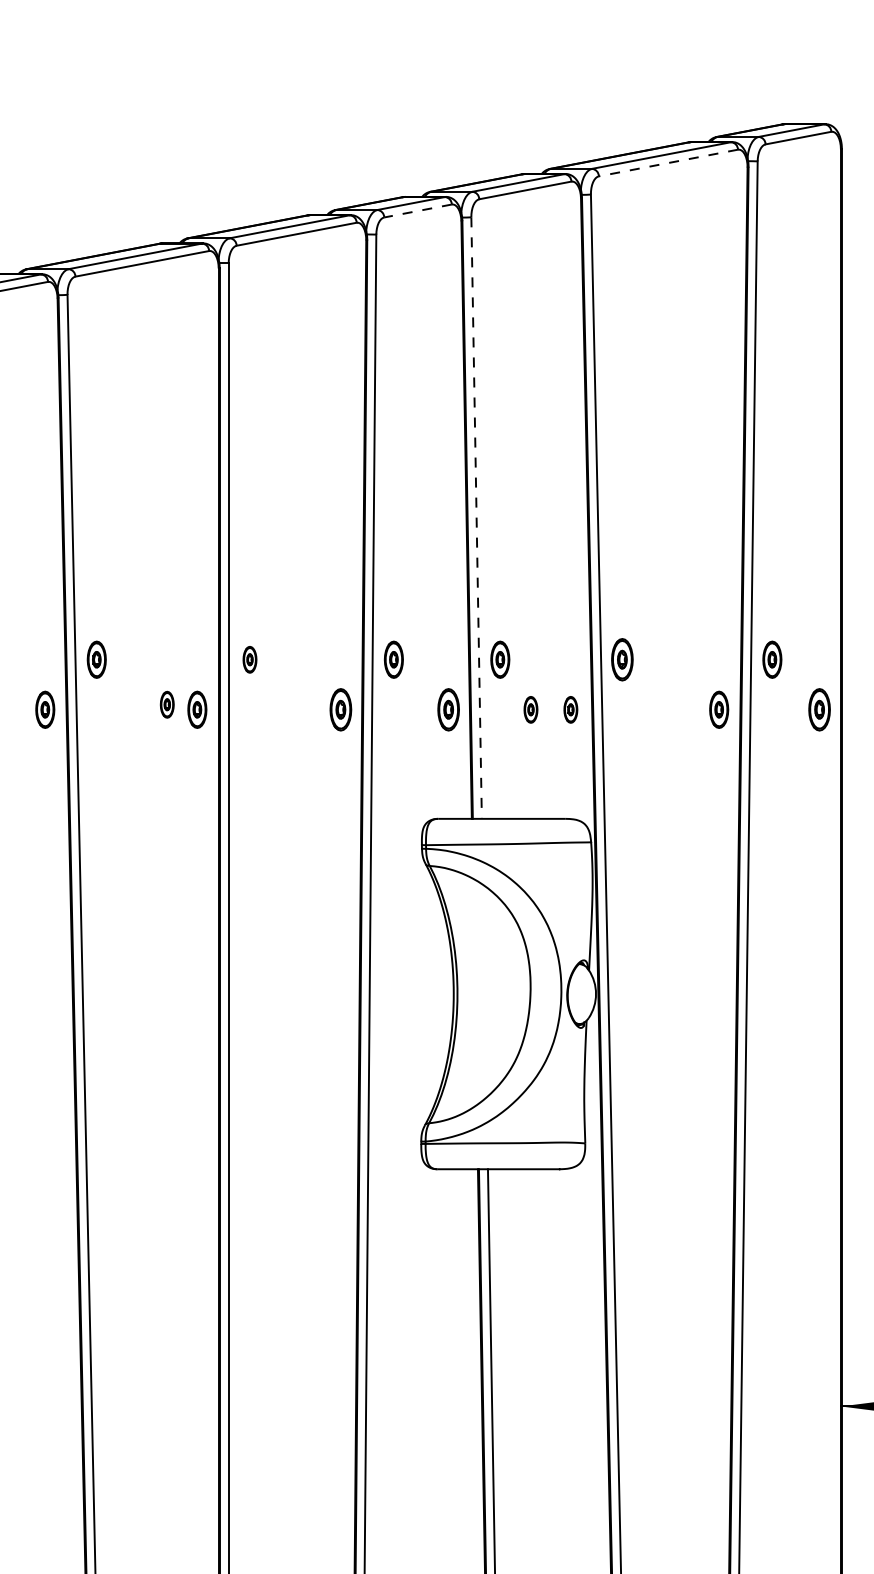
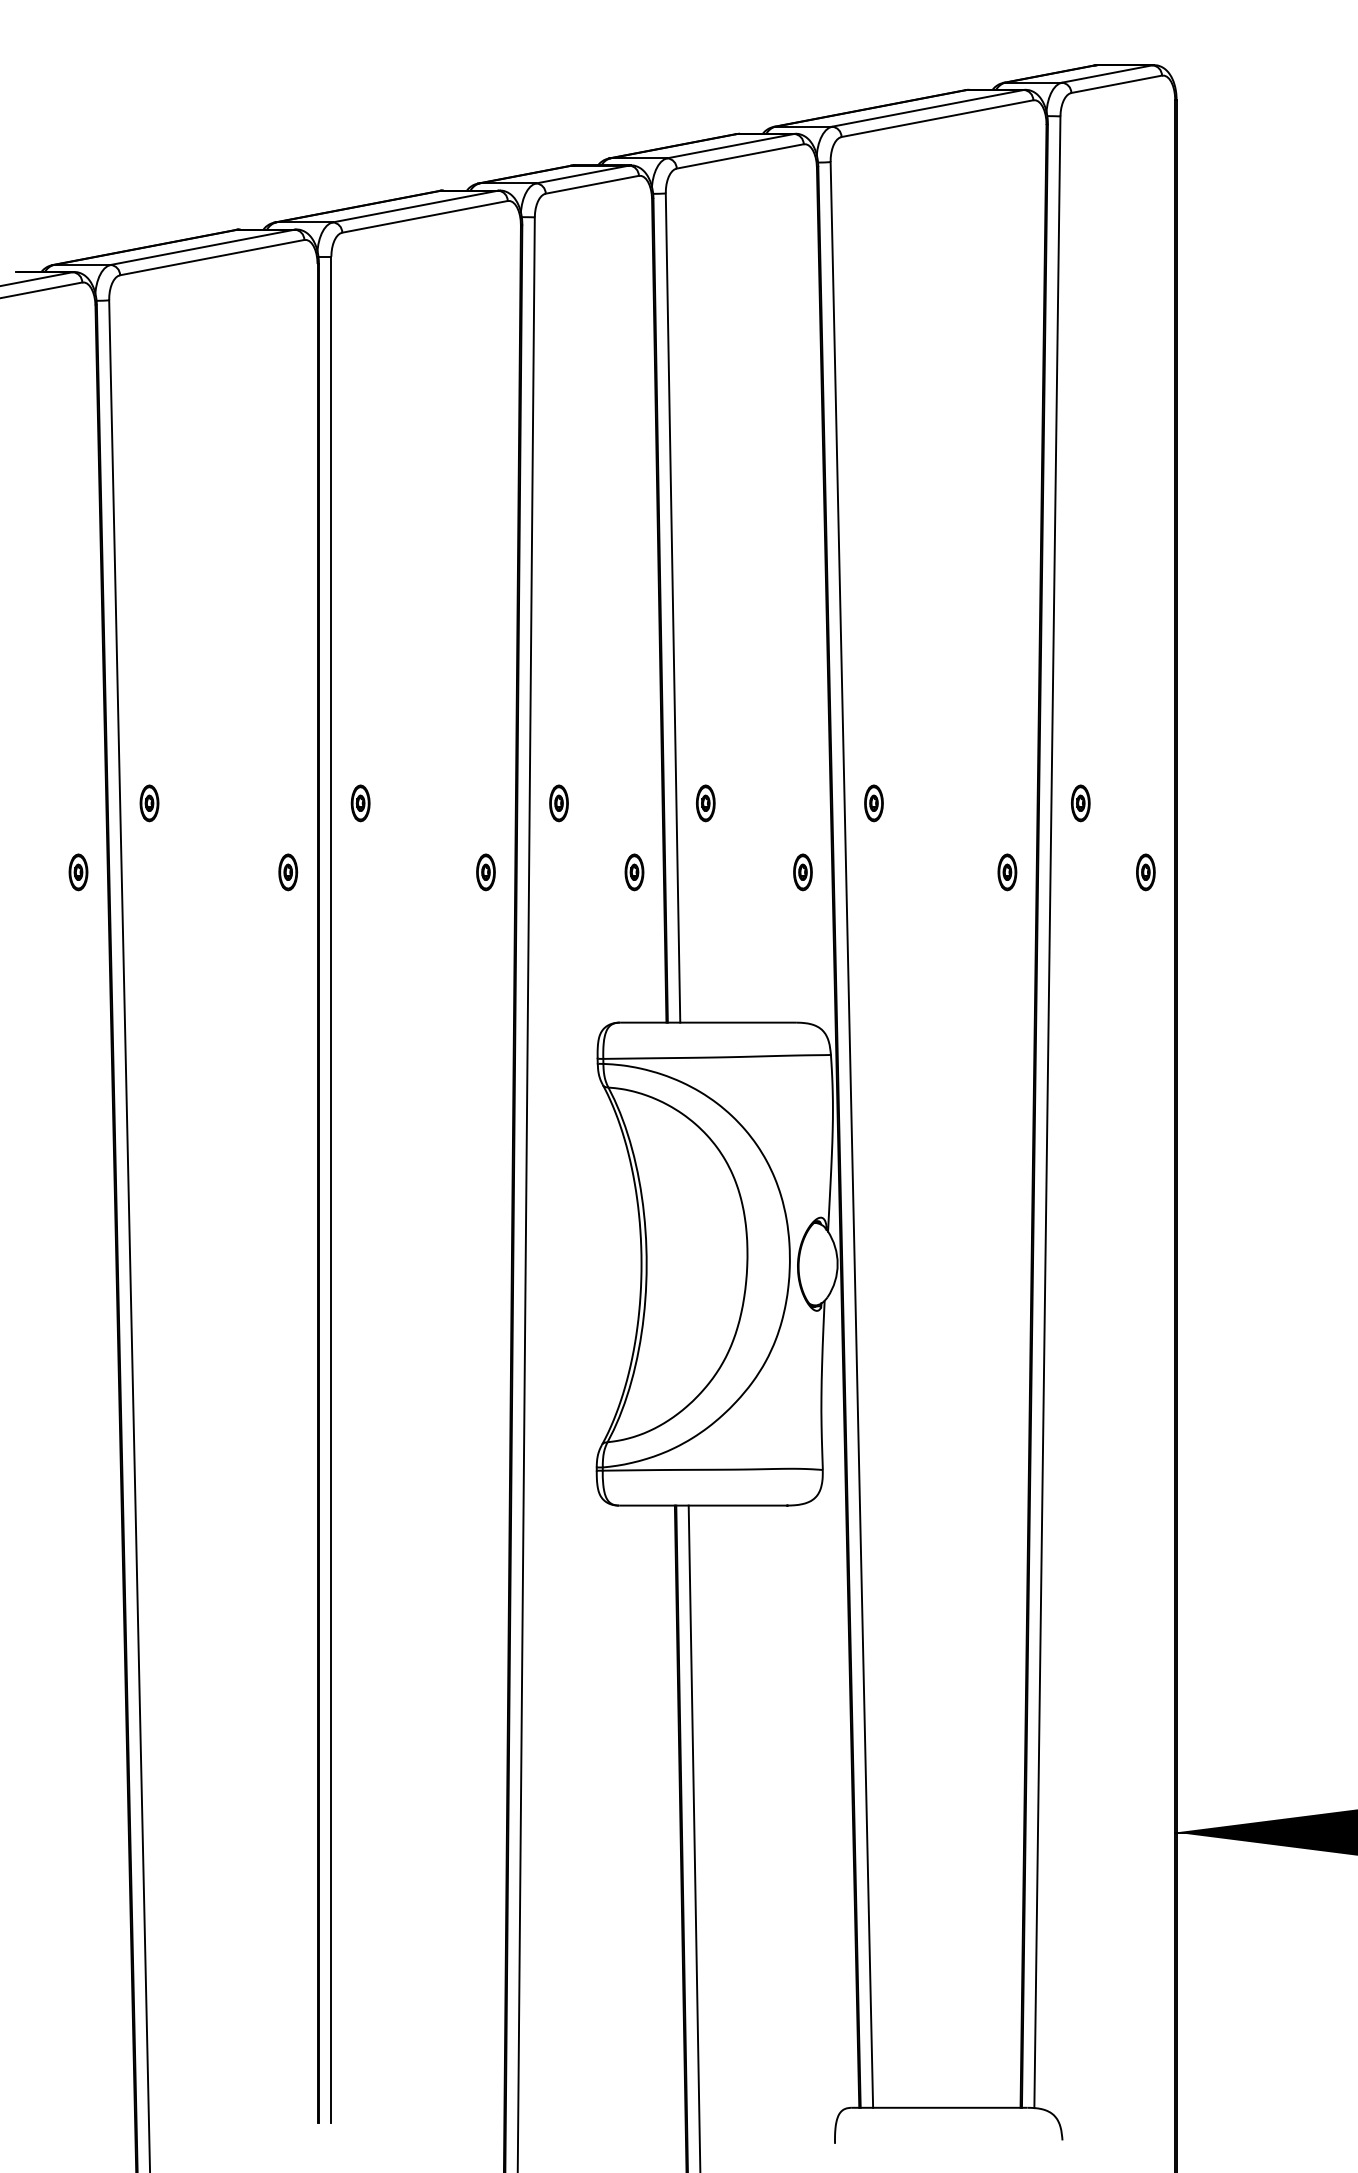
line: (668, 162) -> (937, 118), dashed -> solid
line: (417, 210) -> (591, 184), dashed -> solid
line: (476, 518) -> (673, 608), dashed -> solid
part: (96, 659) -> (149, 803), size x0.71
part: (393, 659) -> (558, 803), size x0.71
part: (500, 659) -> (705, 803), size x0.71
part: (622, 659) -> (873, 803), size x0.62
part: (772, 659) -> (1080, 803), size x0.71
part: (167, 704) -> (246, 865), removed
part: (45, 709) -> (78, 872), size x0.71
part: (197, 709) -> (288, 872), size x0.71
part: (340, 709) -> (485, 872), size x0.62
part: (448, 709) -> (634, 872), size x0.62
part: (530, 709) -> (747, 872), removed
part: (719, 709) -> (1007, 872), size x0.71
part: (819, 709) -> (1145, 872), size x0.62

